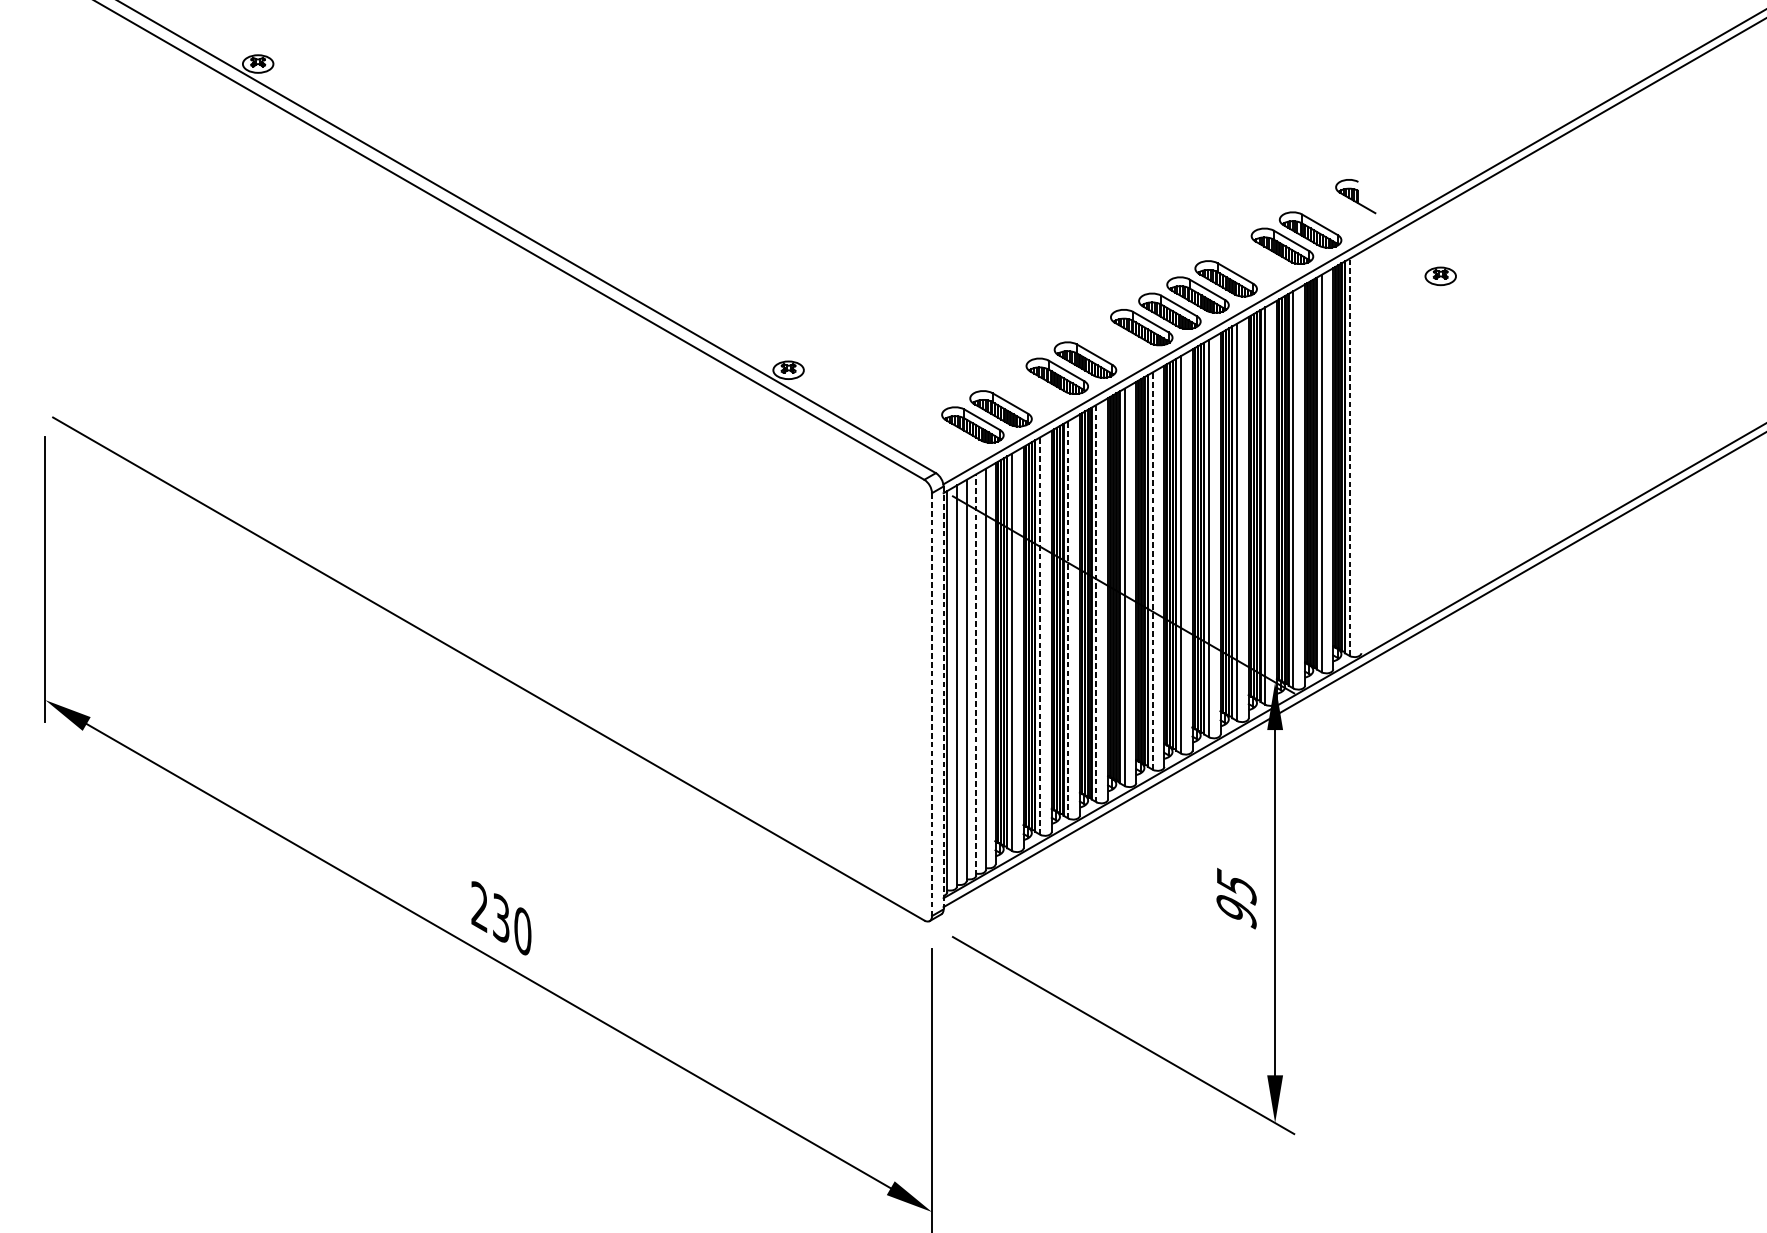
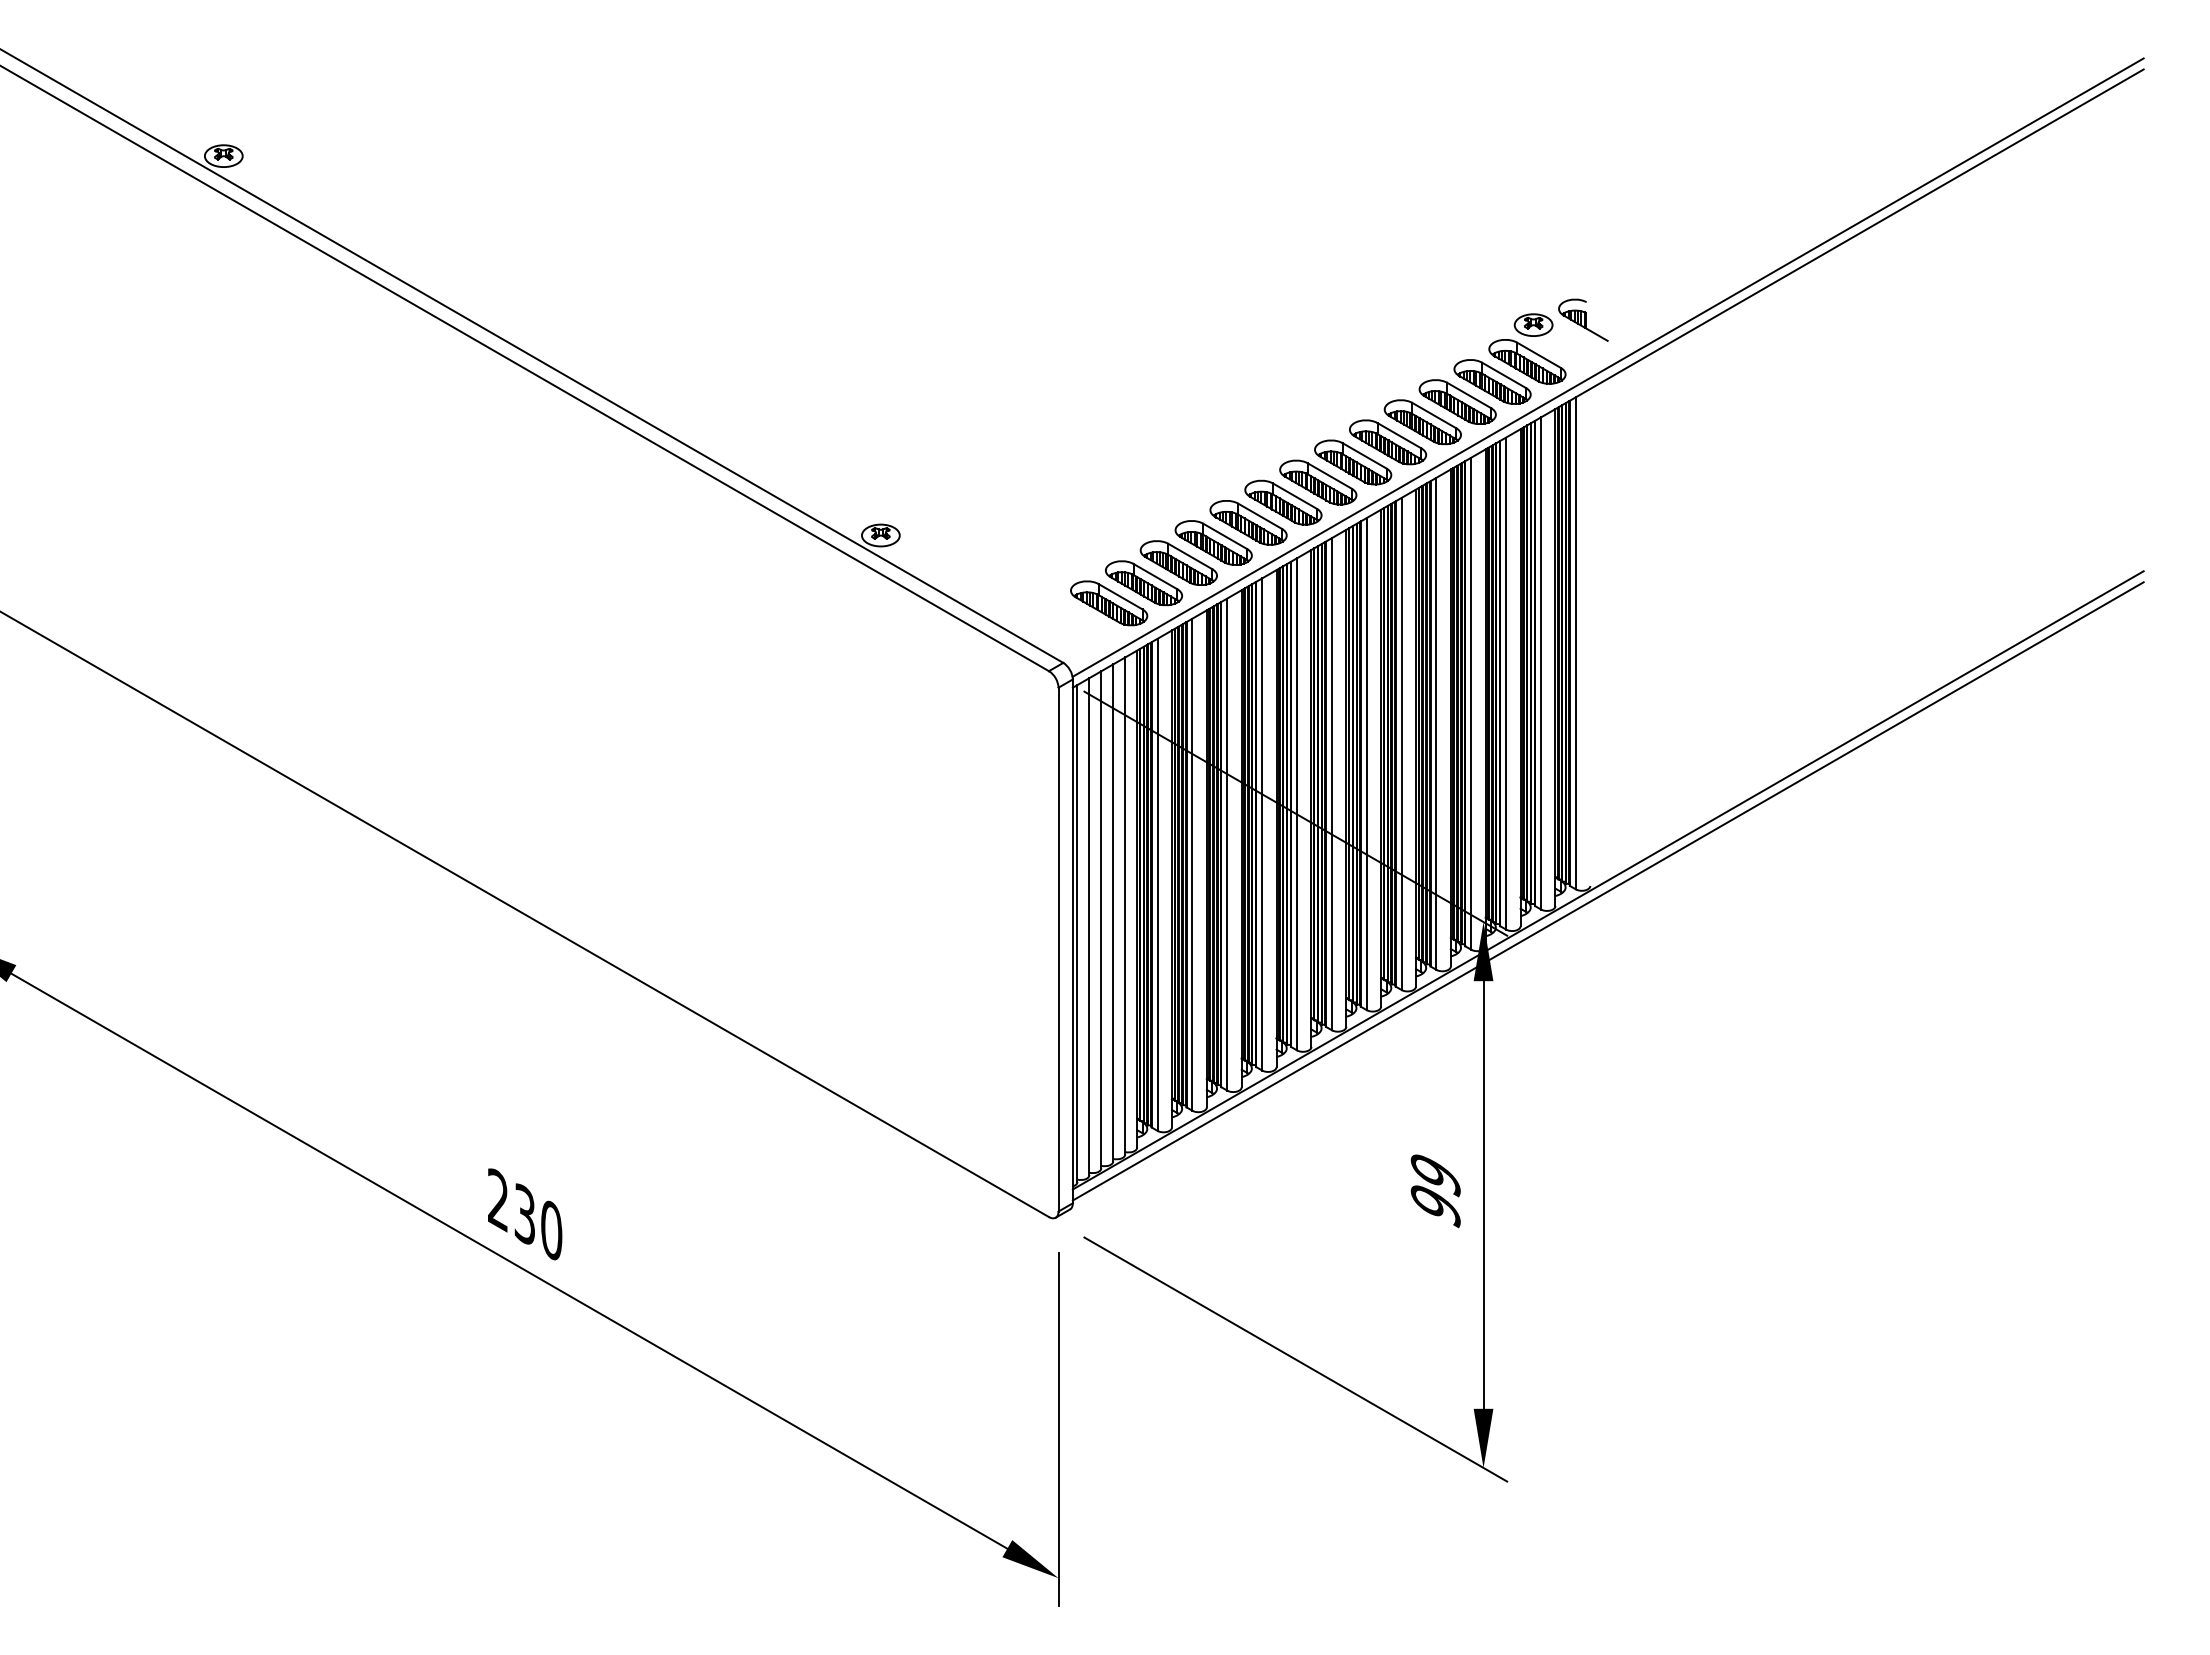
part: (1254, 262) -> (1457, 401), added
part: (1440, 275) -> (1533, 324), moved
part: (1113, 343) -> (1283, 502), added
part: (1028, 392) -> (1178, 562), added
line: (1349, 456) -> (1575, 642), dashed -> solid
line: (1152, 570) -> (1331, 783), dashed -> solid
line: (1096, 602) -> (1262, 823), dashed -> solid
line: (1068, 619) -> (1227, 844), dashed -> solid
line: (1040, 635) -> (1192, 864), dashed -> solid
line: (976, 674) -> (1113, 912), dashed -> solid
line: (943, 698) -> (1072, 941), dashed -> solid
line: (932, 704) -> (1058, 949), dashed -> solid
text: (1236, 886) -> (1435, 1174), 95 -> 99

